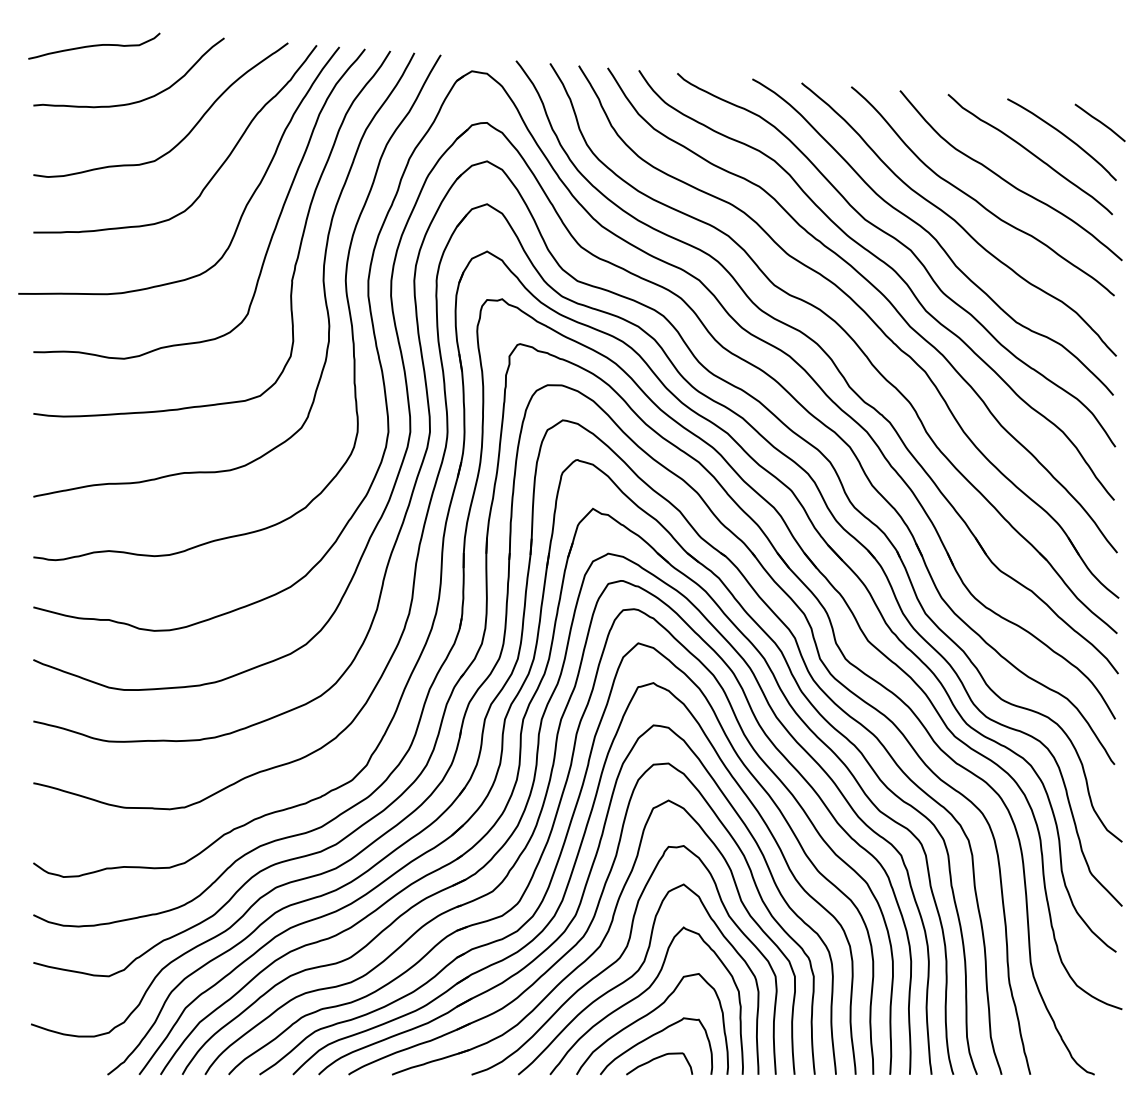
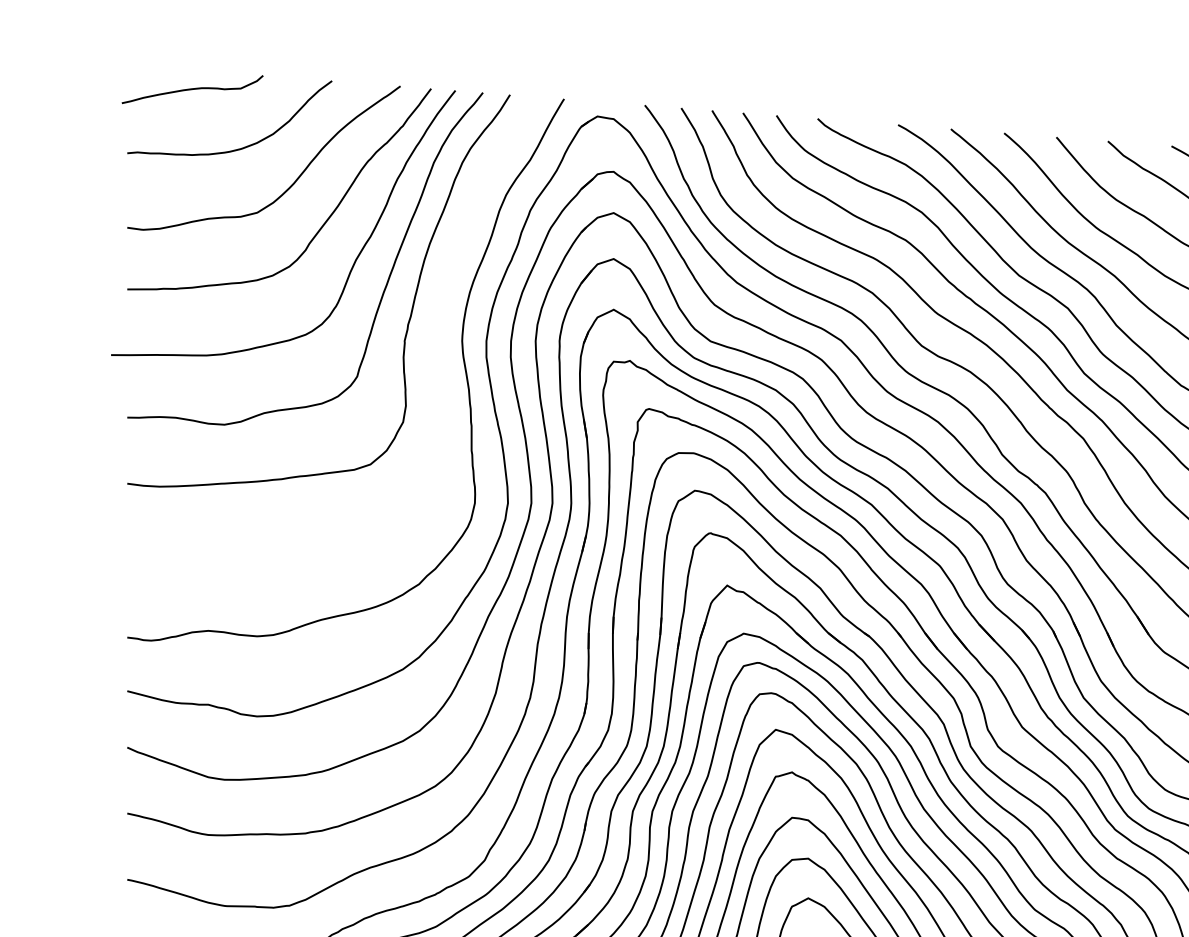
curve: (322, 274) -> (437, 334), removed

